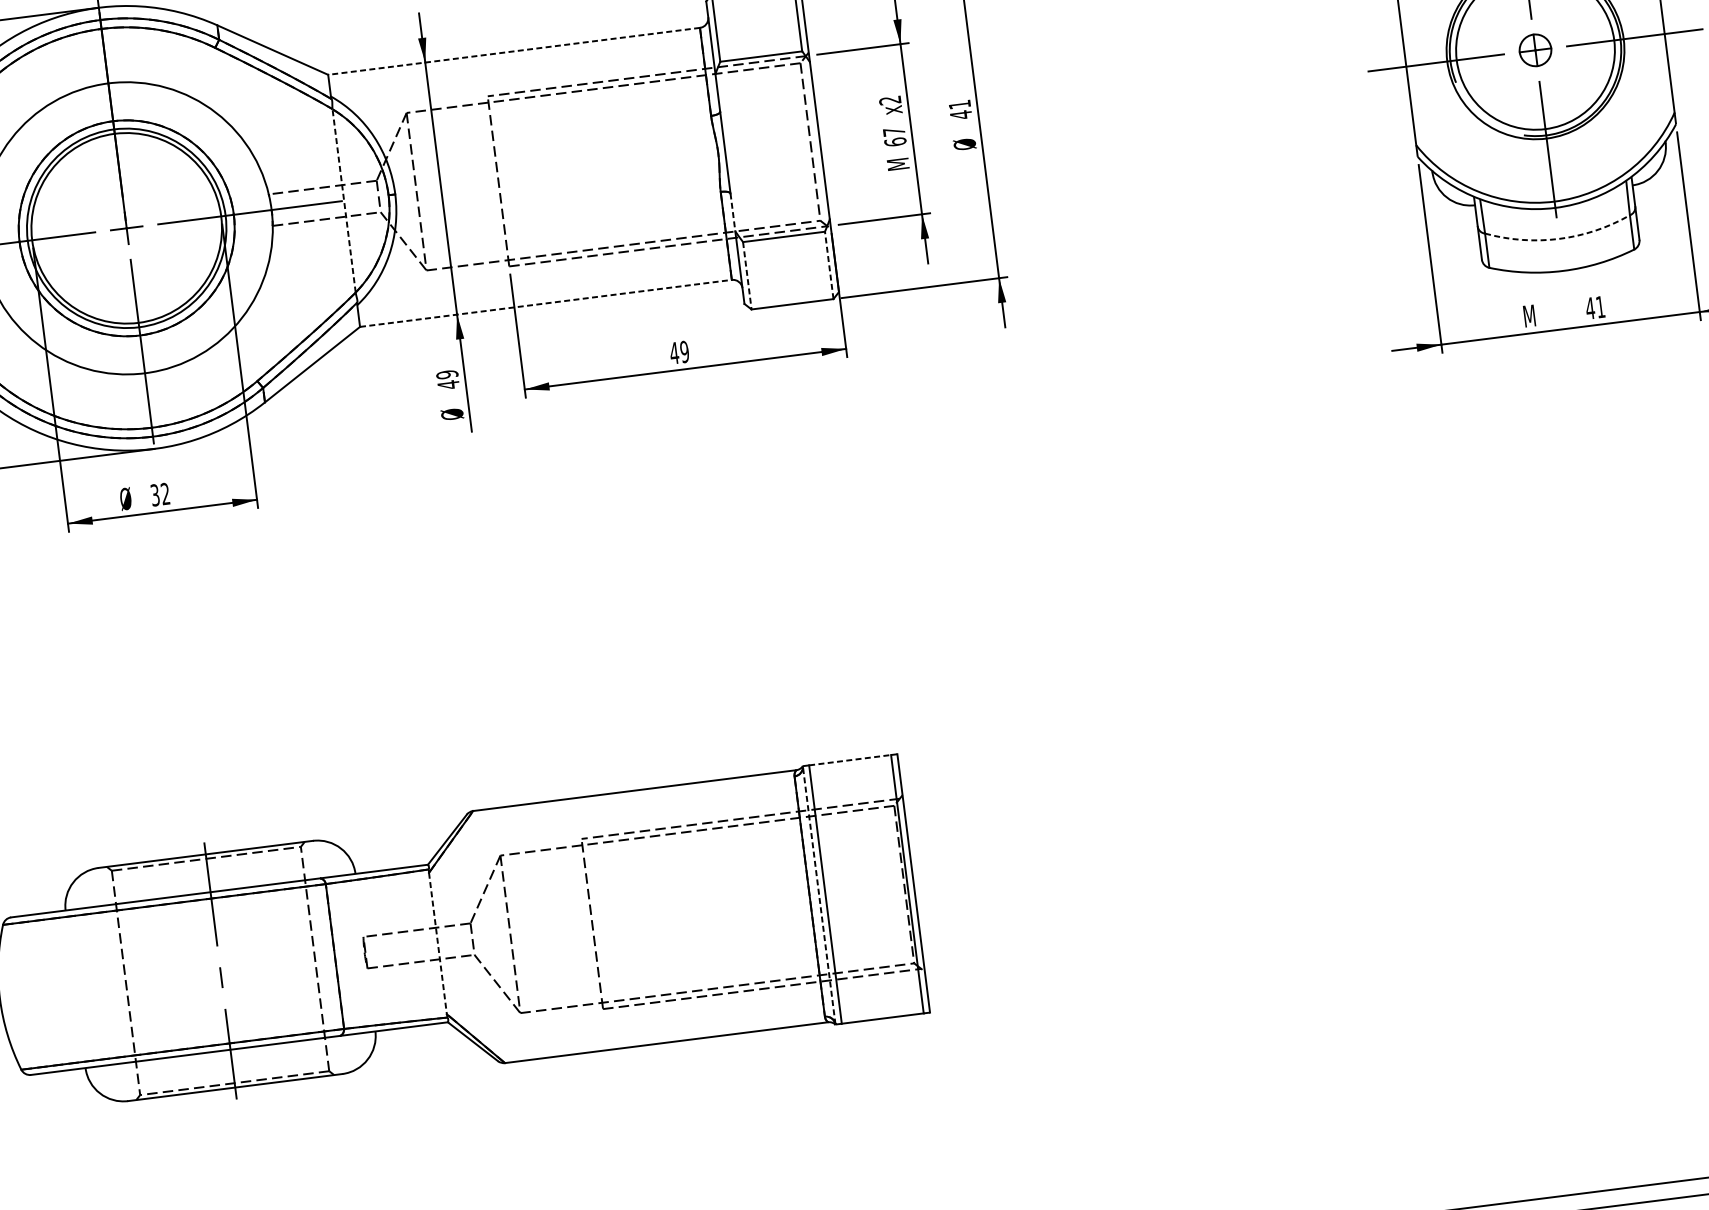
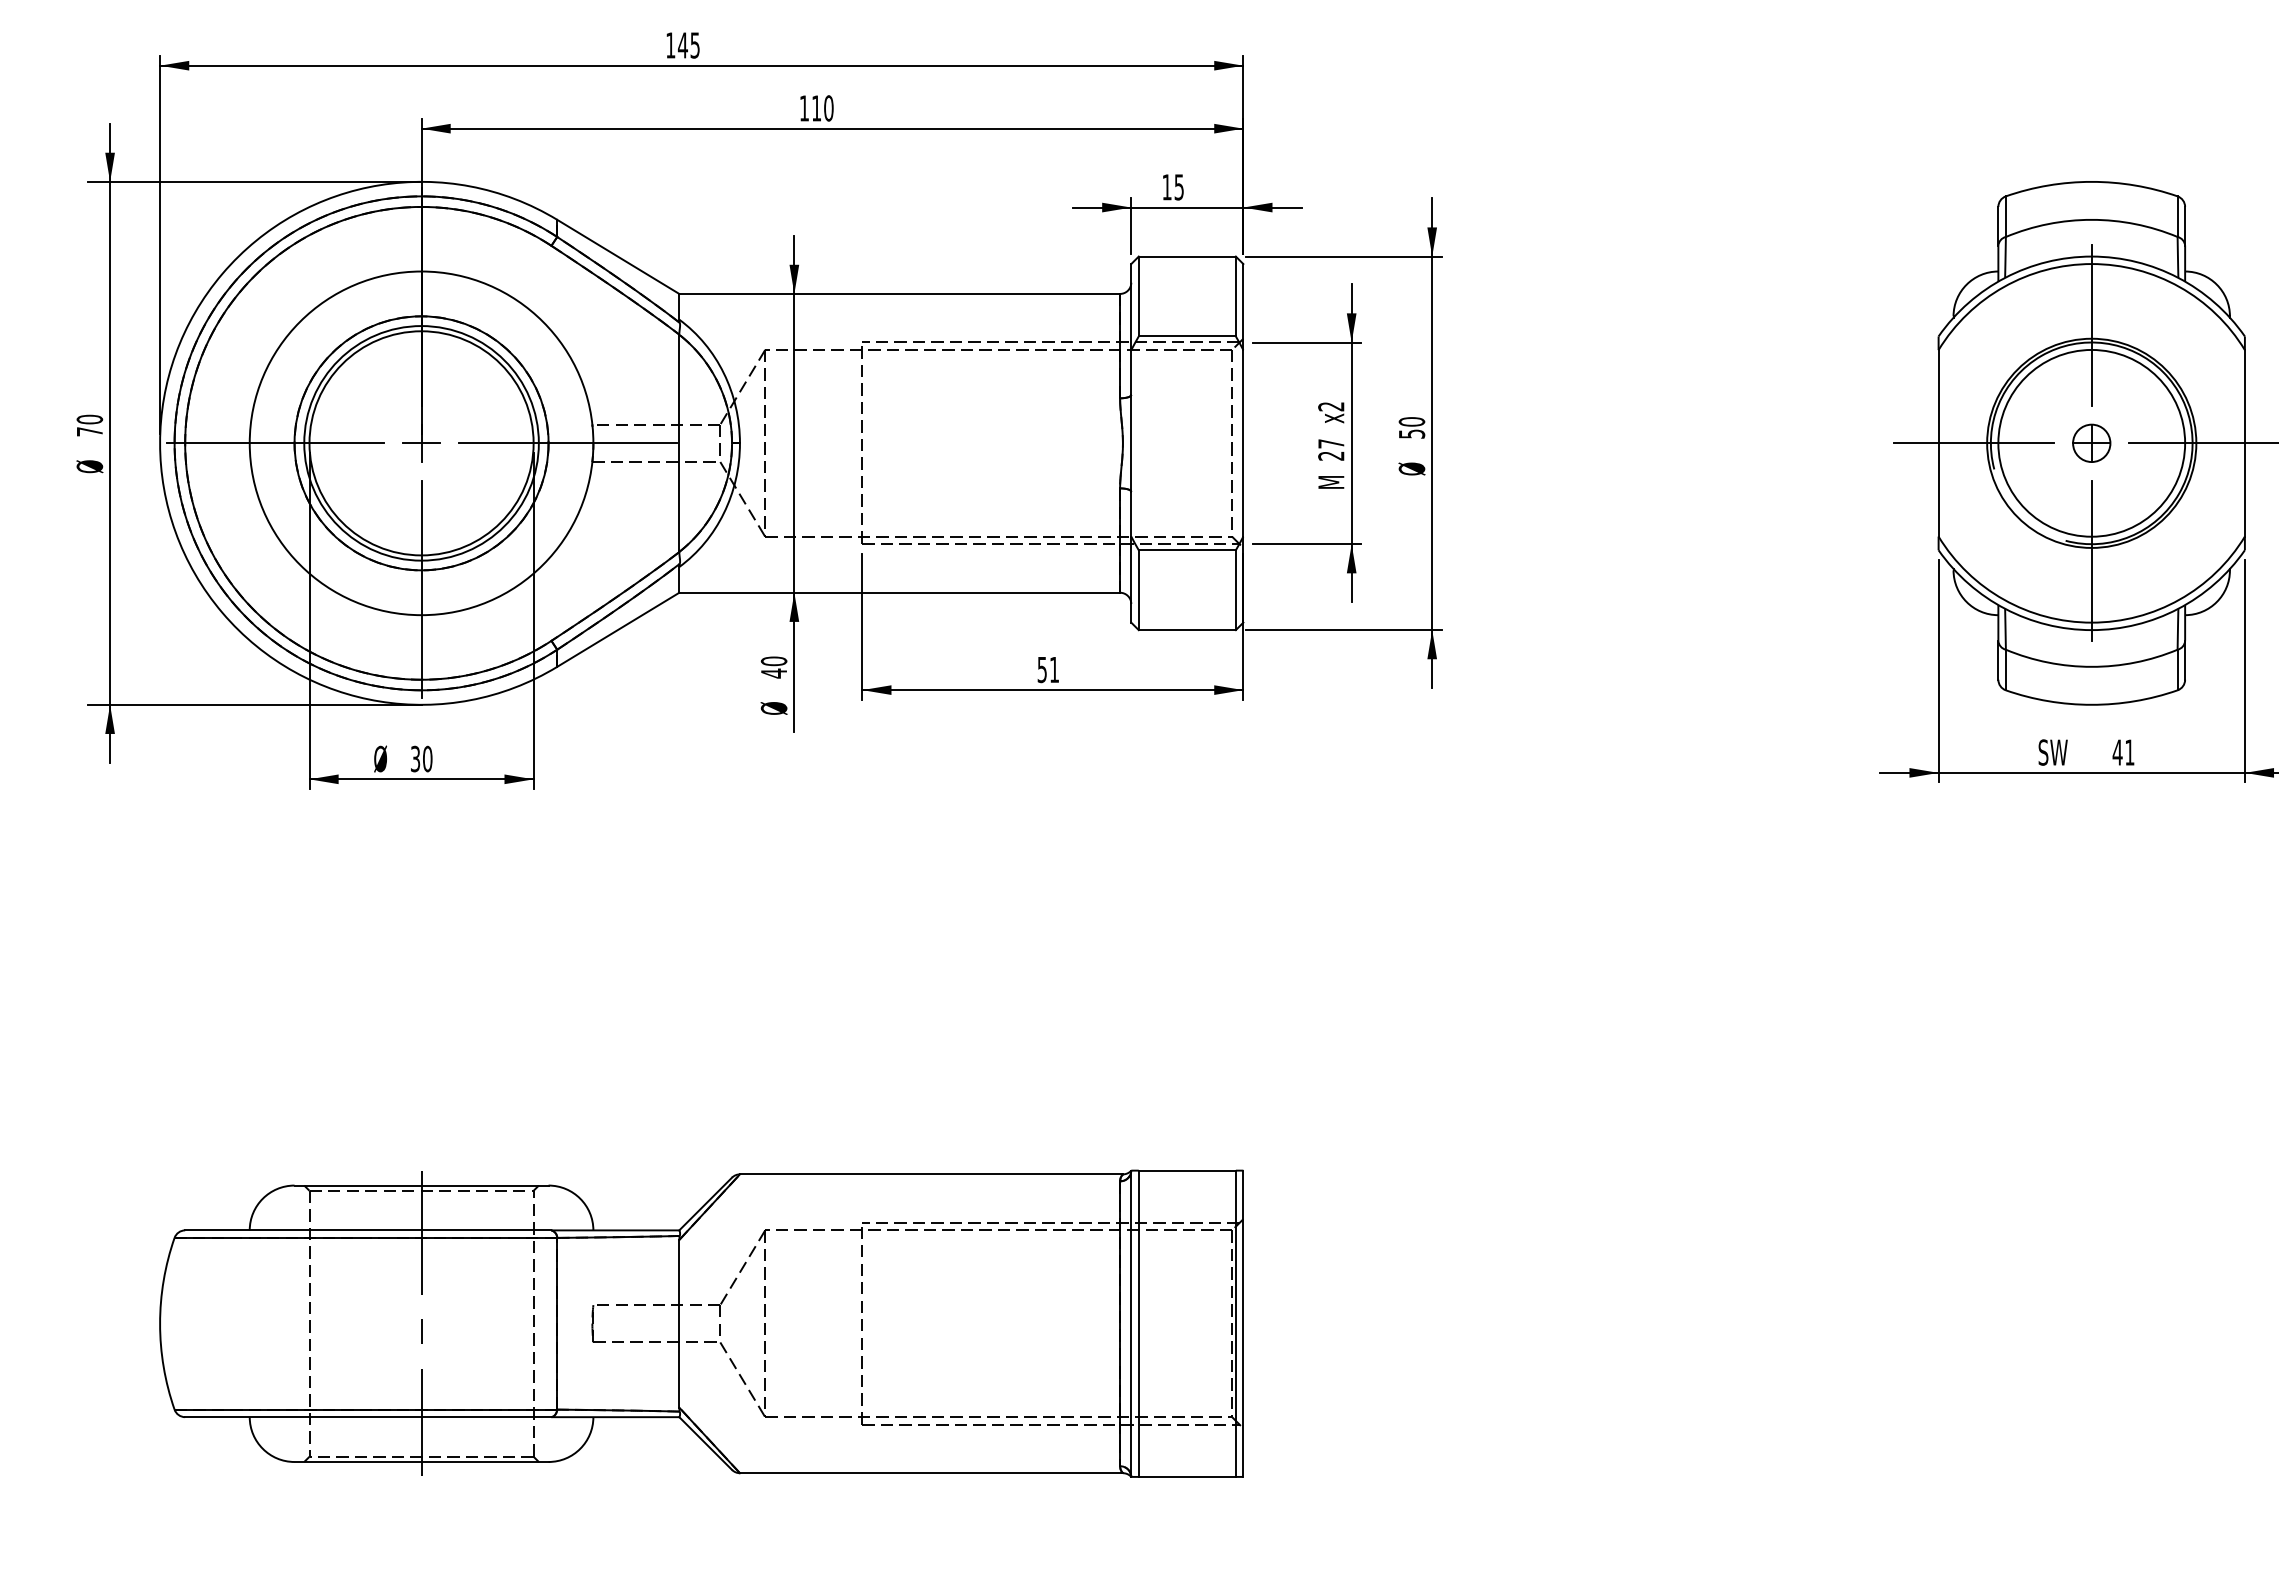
line: (513, 51) -> (899, 293), dashed -> solid
text: (960, 110) -> (1411, 428), 41 -> 50
text: (895, 141) -> (1331, 455), 67 -> 27
line: (344, 200) -> (679, 443), dashed -> solid
line: (733, 212) -> (1131, 514), dashed -> solid
arc: (1559, 238) -> (2091, 666), dashed -> solid
line: (828, 265) -> (1235, 590), dashed -> solid
line: (747, 276) -> (1138, 590), dashed -> solid
line: (546, 303) -> (900, 592), dashed -> solid
text: (1535, 315) -> (2052, 752), M -> SW
text: (679, 352) -> (1048, 669), 49 -> 51
text: (447, 374) -> (774, 661), 49 -> 40
text: (165, 493) -> (427, 758), 32 -> 30
line: (850, 760) -> (1187, 1170), dashed -> solid
line: (819, 895) -> (1131, 1323), dashed -> solid
line: (438, 943) -> (679, 1323), dashed -> solid

